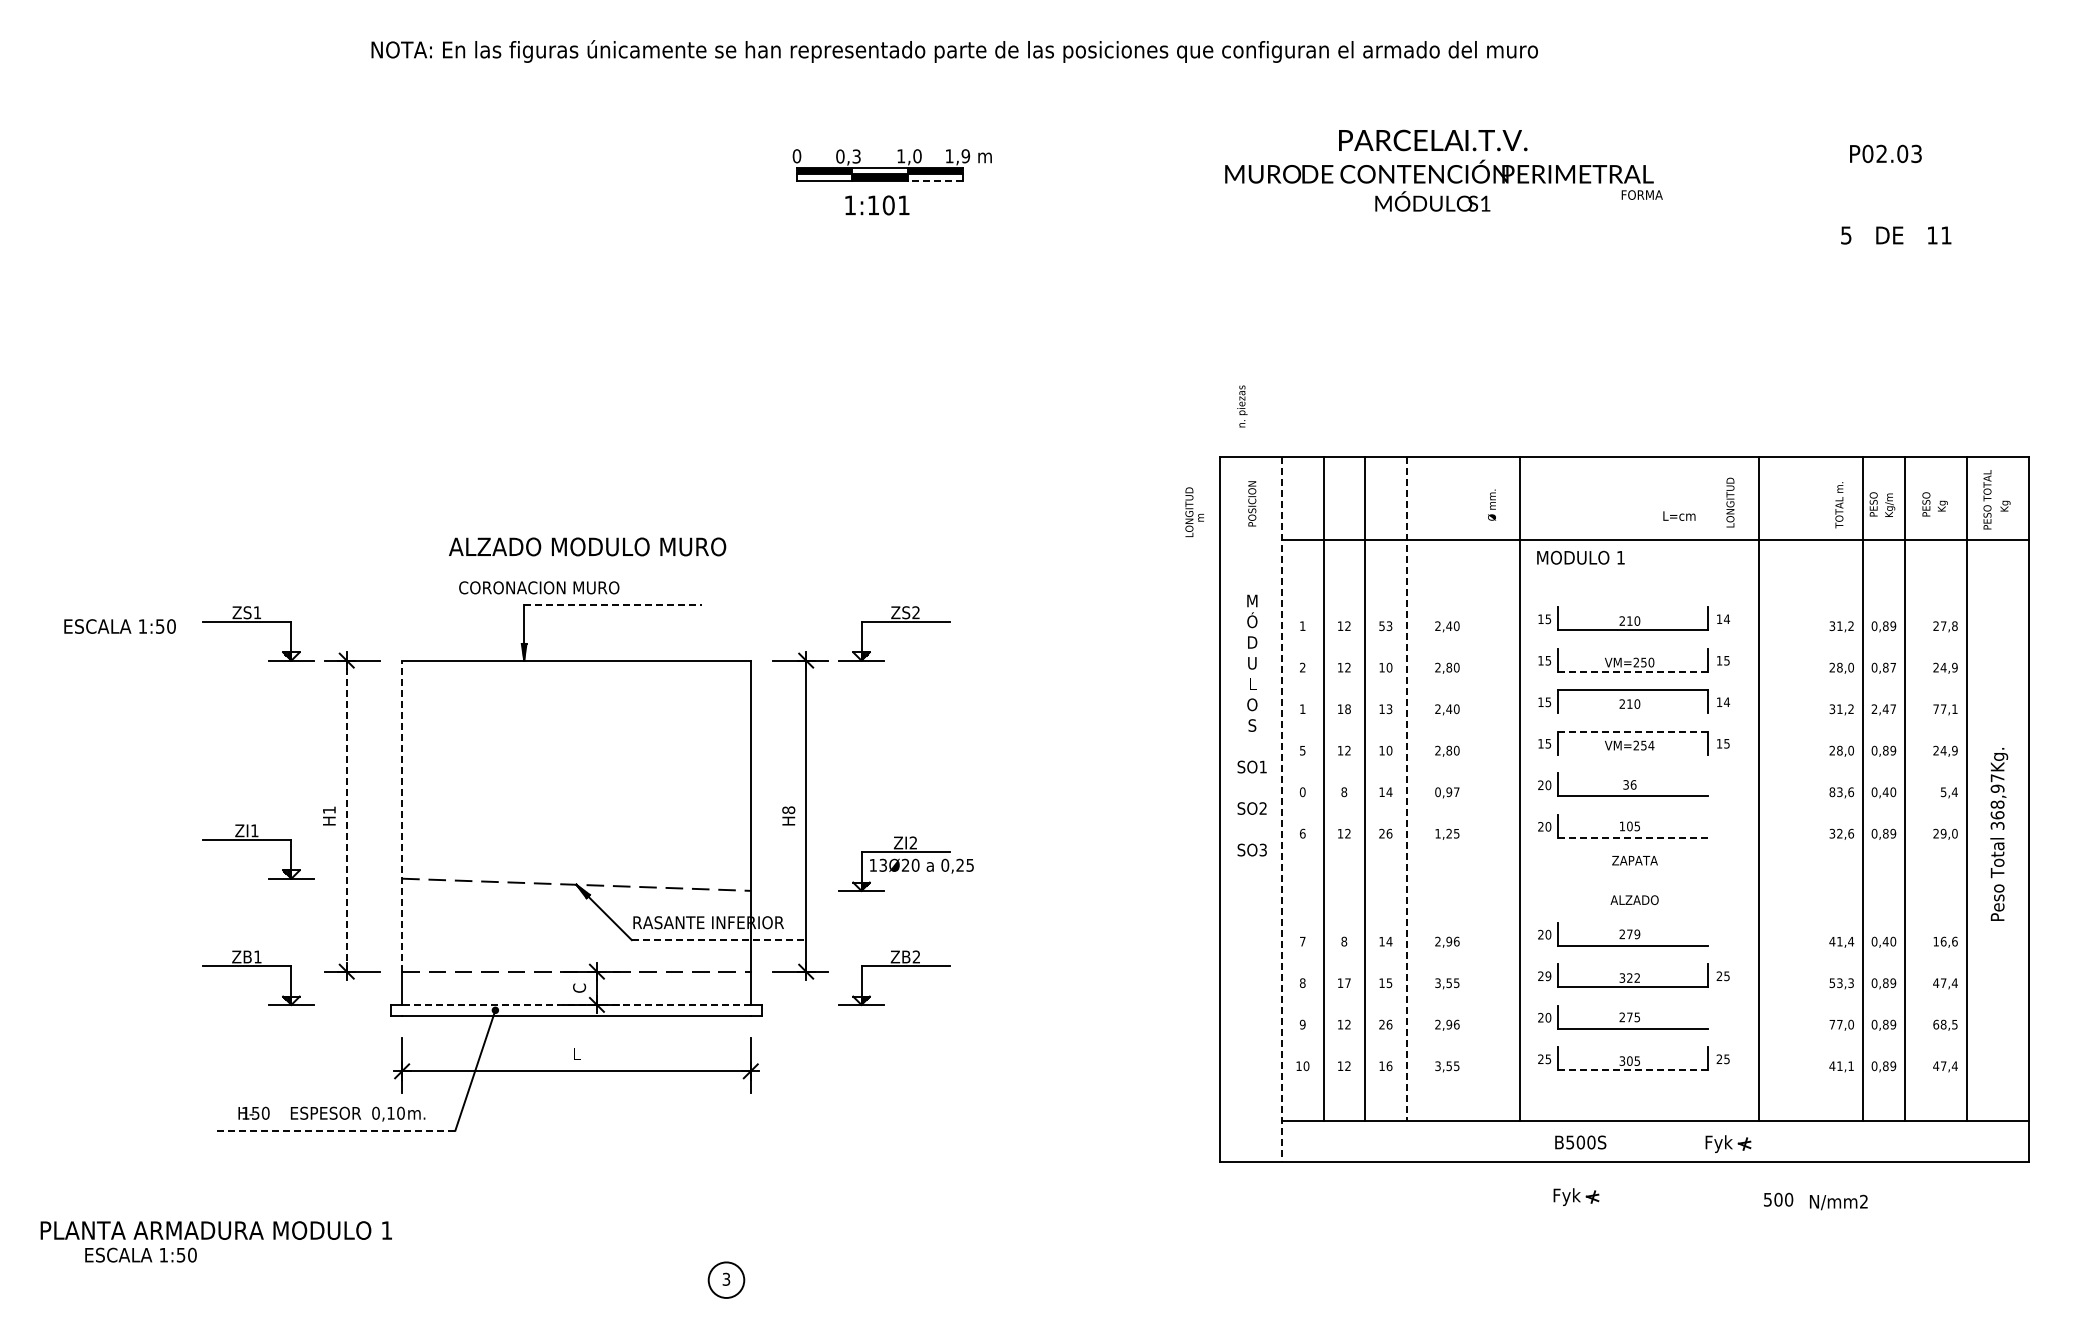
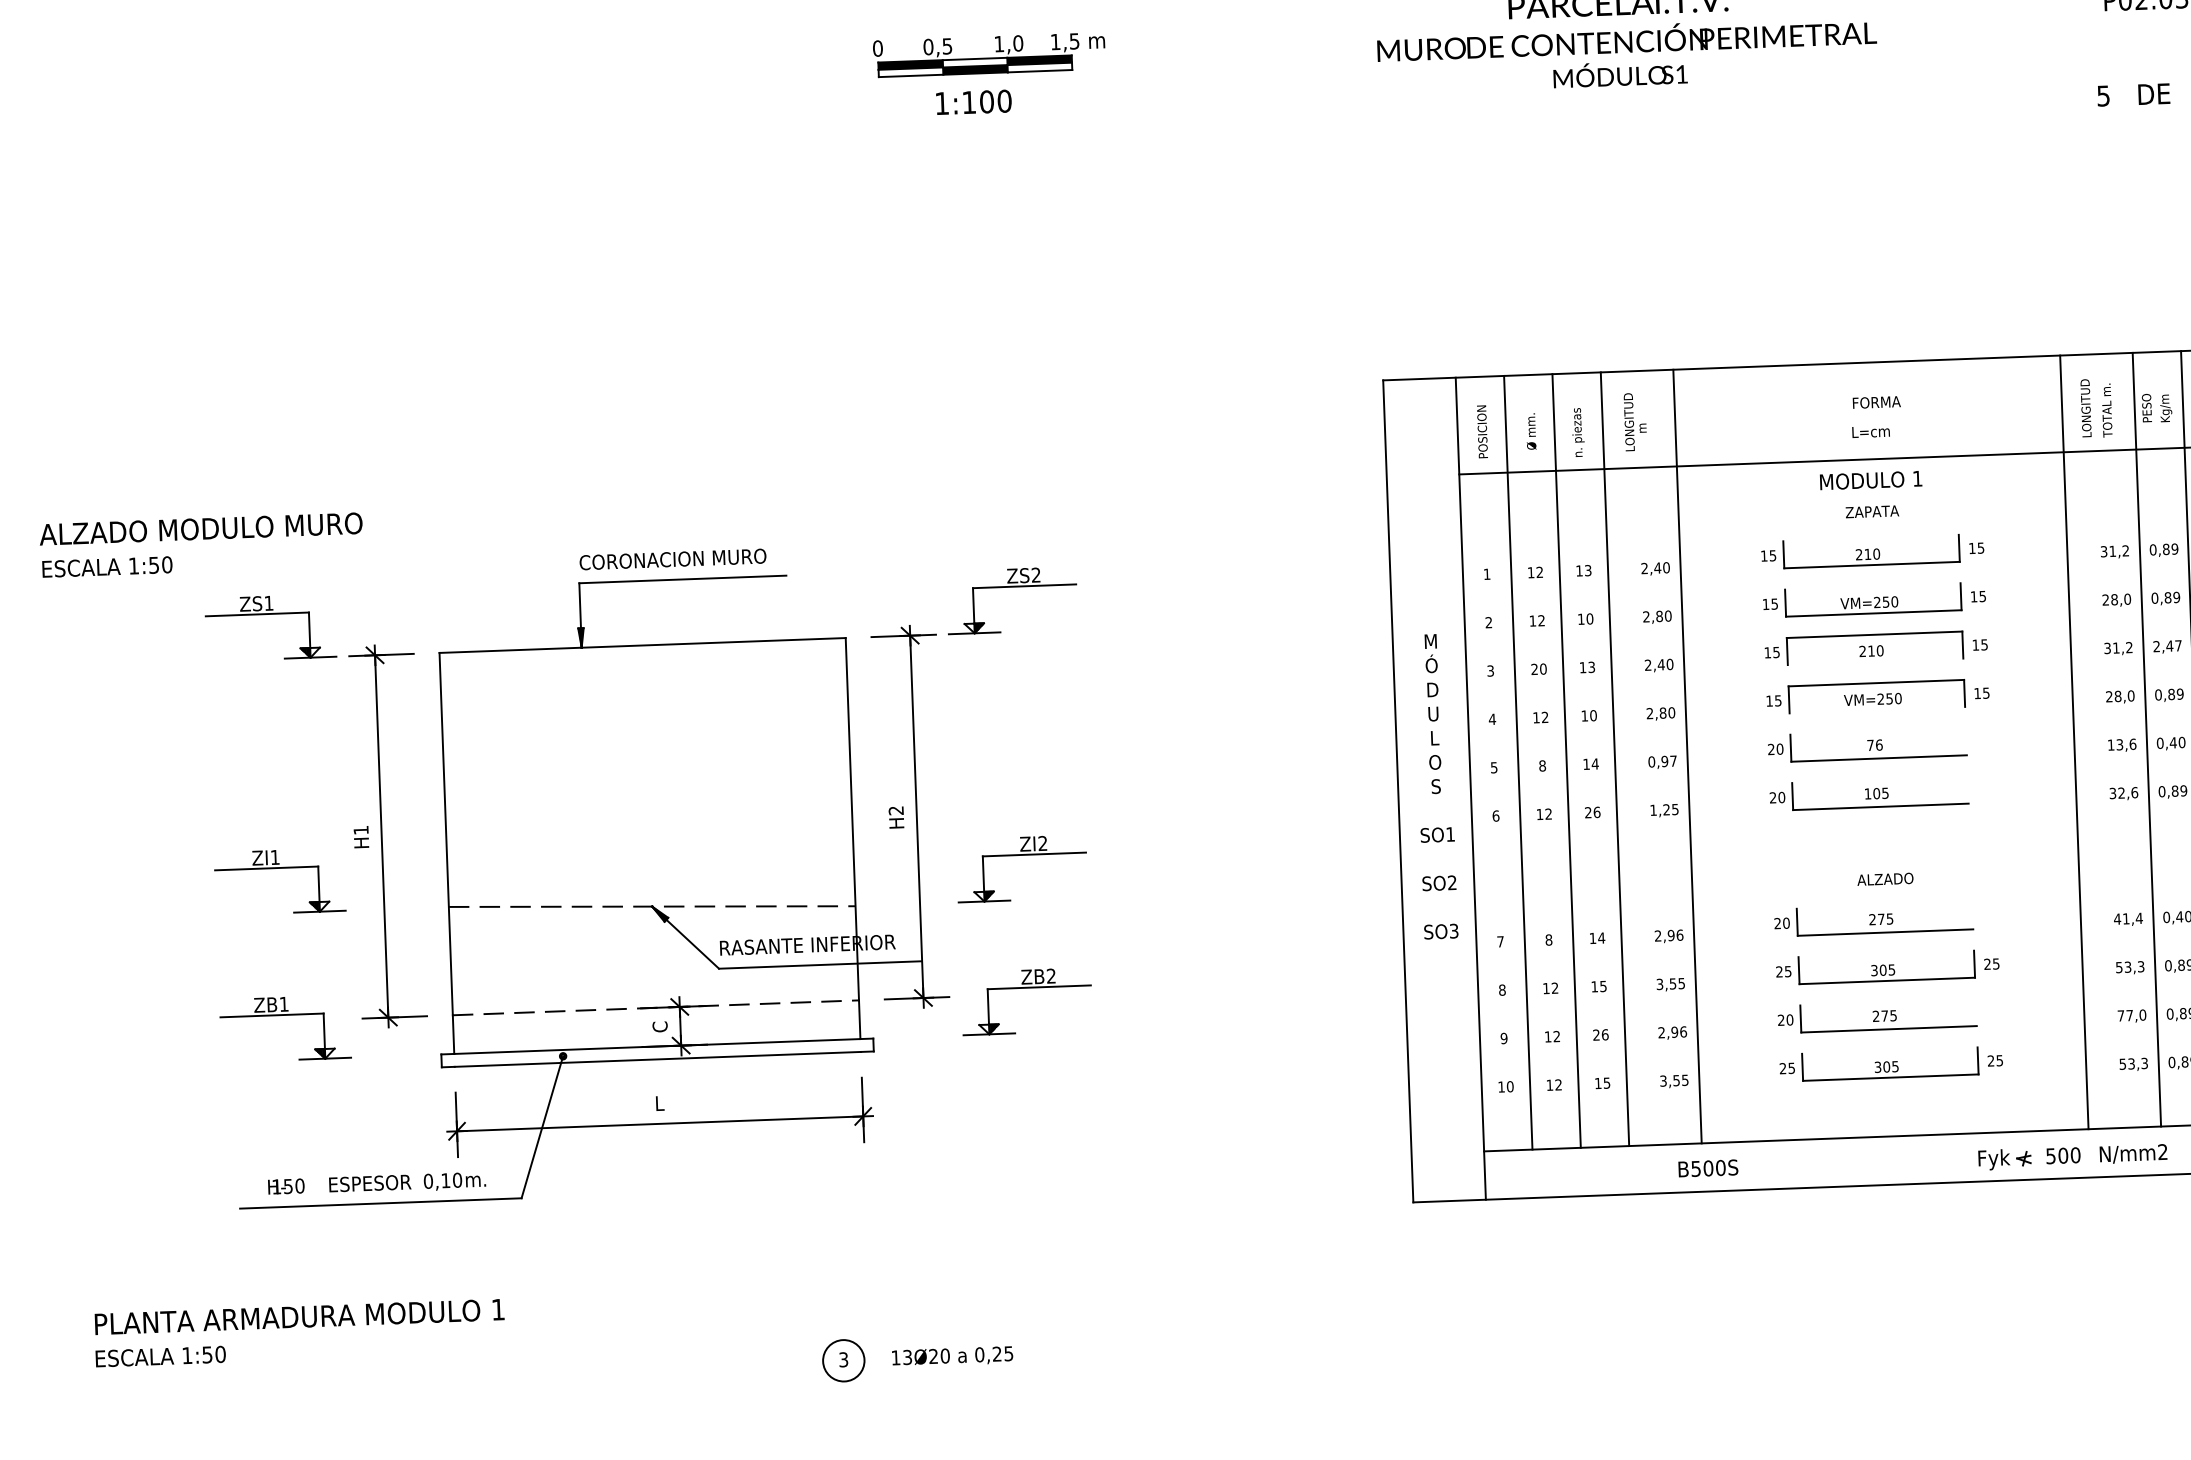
text: (856, 155) -> (947, 45), 0,3 -> 0,5
text: (965, 156) -> (1074, 41), 1,9 -> 1,5
line: (935, 180) -> (1040, 70), dashed -> solid
text: (1641, 194) -> (1875, 401), moved
text: (903, 205) -> (1004, 101), 1:101 -> 1:100
text: (1242, 406) -> (1578, 432), moved
text: (1730, 502) -> (2086, 408), moved
text: (1252, 503) -> (1482, 431), moved
text: (1491, 504) -> (1530, 430), moved
text: (1194, 512) -> (1635, 422), moved
text: (1679, 515) -> (1871, 431), moved
text: (587, 546) -> (200, 528), moved
text: (1580, 557) -> (1870, 480), moved
text: (539, 587) -> (673, 559), moved
line: (613, 605) -> (683, 579), dashed -> solid
text: (1727, 619) -> (1981, 548), 14 -> 15
text: (119, 626) -> (106, 567), moved
text: (1381, 626) -> (1578, 571), 53 -> 13
text: (1893, 667) -> (2176, 597), 0,87 -> 0,89
line: (1633, 671) -> (1874, 613), dashed -> solid
text: (1727, 702) -> (1985, 645), 14 -> 15
text: (1343, 708) -> (1538, 668), 18 -> 20
text: (1302, 709) -> (1490, 671), 1 -> 3
text: (1251, 725) -> (1435, 786), moved
line: (1633, 731) -> (1876, 682), dashed -> solid
text: (1651, 745) -> (1898, 698), VM=254 -> VM=250
text: (1302, 750) -> (1492, 719), 5 -> 4
text: (1625, 784) -> (1869, 744), 36 -> 76
line: (1519, 788) -> (1687, 756), moved
line: (1758, 788) -> (2073, 742), moved
line: (1406, 789) -> (1614, 760), dashed -> solid
text: (1302, 792) -> (1493, 768), 0 -> 5
text: (1832, 792) -> (2111, 745), 83,6 -> 13,6
line: (1282, 809) -> (1471, 788), dashed -> solid
text: (788, 810) -> (895, 811), H8 -> H2
line: (346, 816) -> (381, 836), dashed -> solid
line: (402, 816) -> (446, 834), dashed -> solid
line: (1633, 837) -> (1881, 806), dashed -> solid
text: (1634, 860) -> (1871, 511), moved
text: (921, 865) -> (952, 1355), moved
text: (1637, 933) -> (1890, 918), 279 -> 275
line: (719, 940) -> (821, 965), dashed -> solid
text: (1548, 975) -> (1788, 970), 29 -> 25
text: (1633, 977) -> (1887, 969), 322 -> 305
text: (1347, 982) -> (1554, 987), 17 -> 12
line: (576, 1004) -> (657, 1046), dashed -> solid
text: (1389, 1066) -> (1606, 1083), 16 -> 15
text: (1841, 1066) -> (2133, 1064), 41,1 -> 53,3
line: (1633, 1070) -> (1891, 1077), dashed -> solid
line: (334, 1130) -> (380, 1203), dashed -> solid
text: (1580, 1142) -> (1708, 1168), moved
part: (1576, 1196) -> (1830, 1226), removed
text: (1778, 1199) -> (2063, 1155), moved
text: (1838, 1202) -> (2133, 1154), moved
text: (215, 1230) -> (298, 1316), moved

